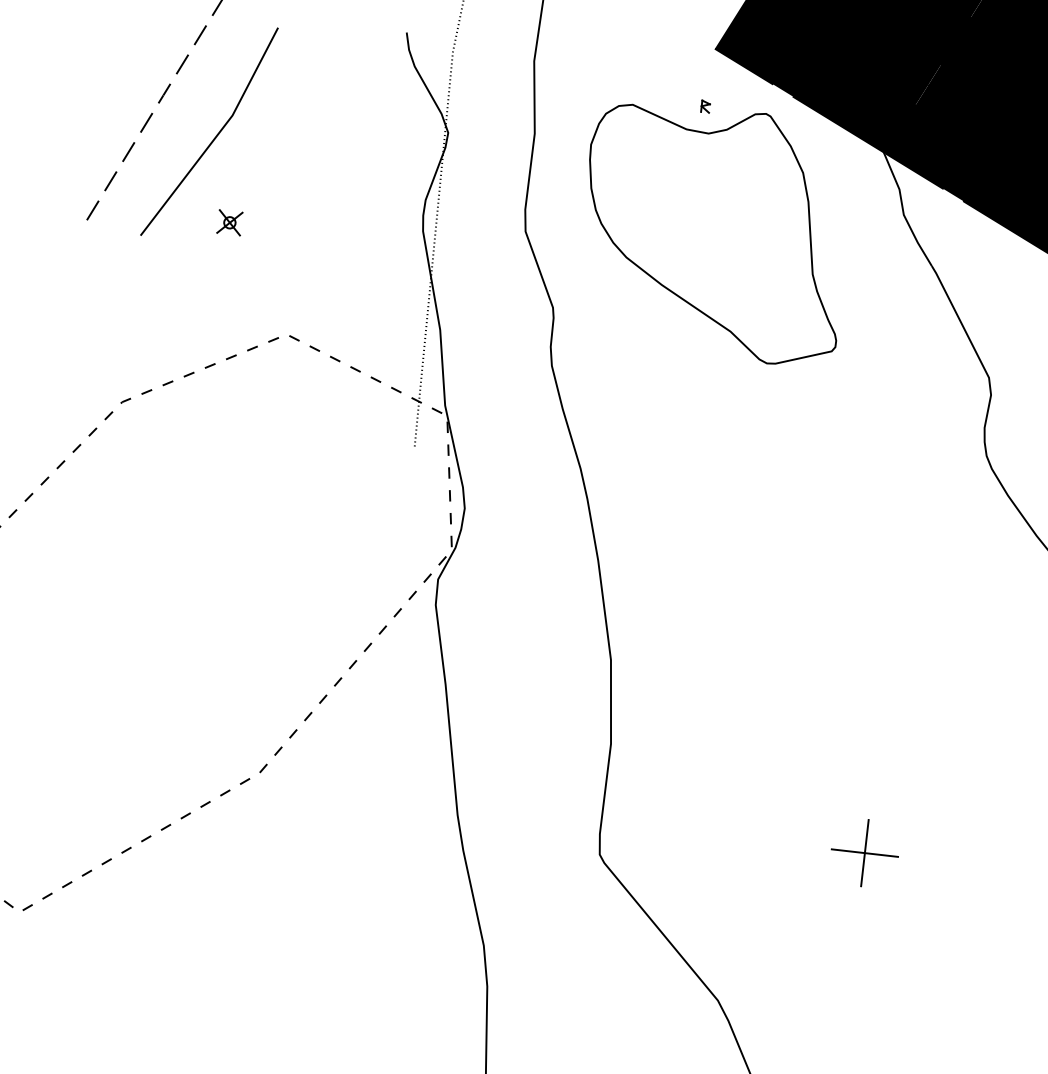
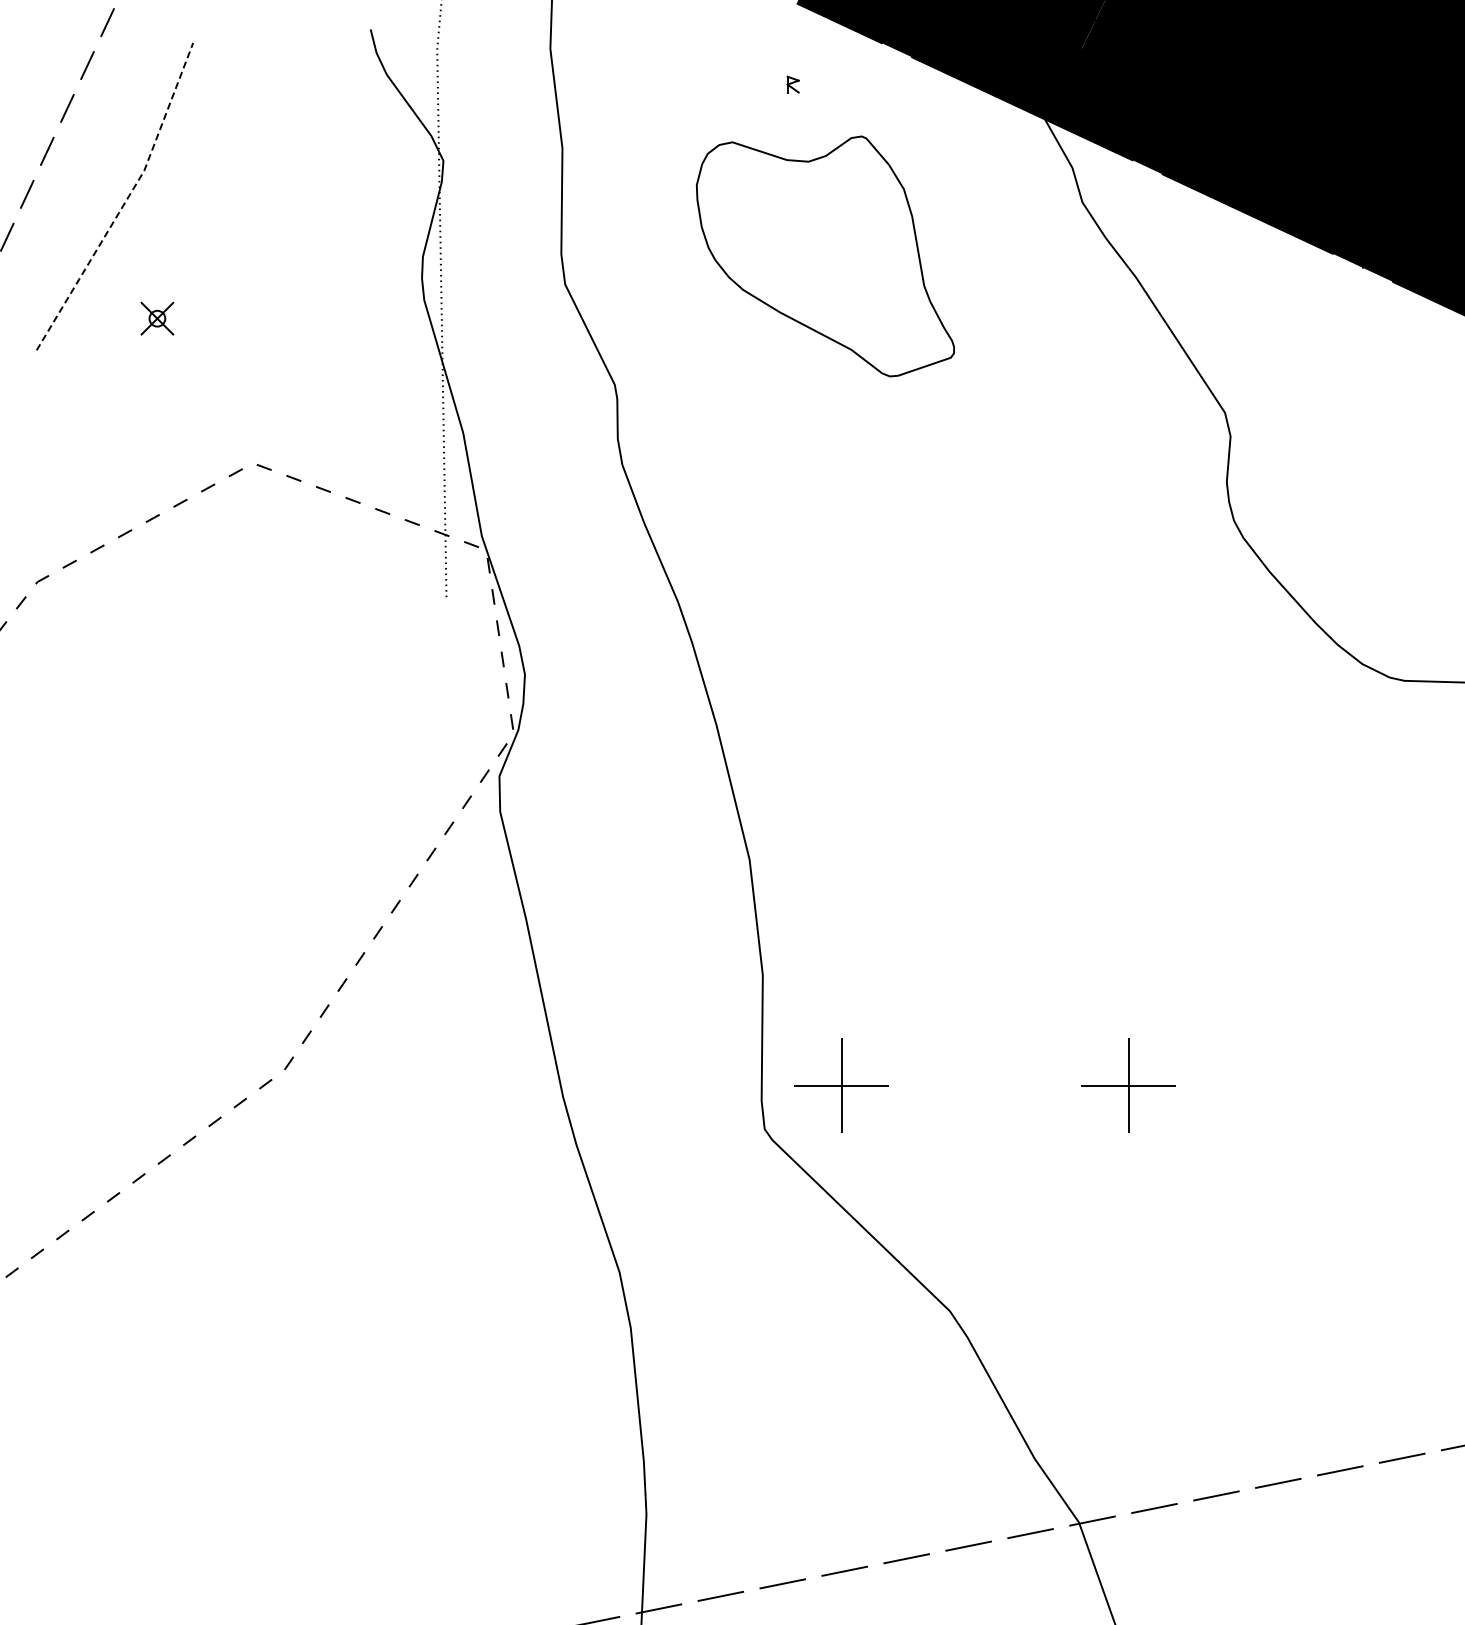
line: (216, 136) -> (125, 201), solid -> dashed
part: (714, 232) -> (825, 256), size x0.7
part: (658, 829) -> (841, 1085), added

